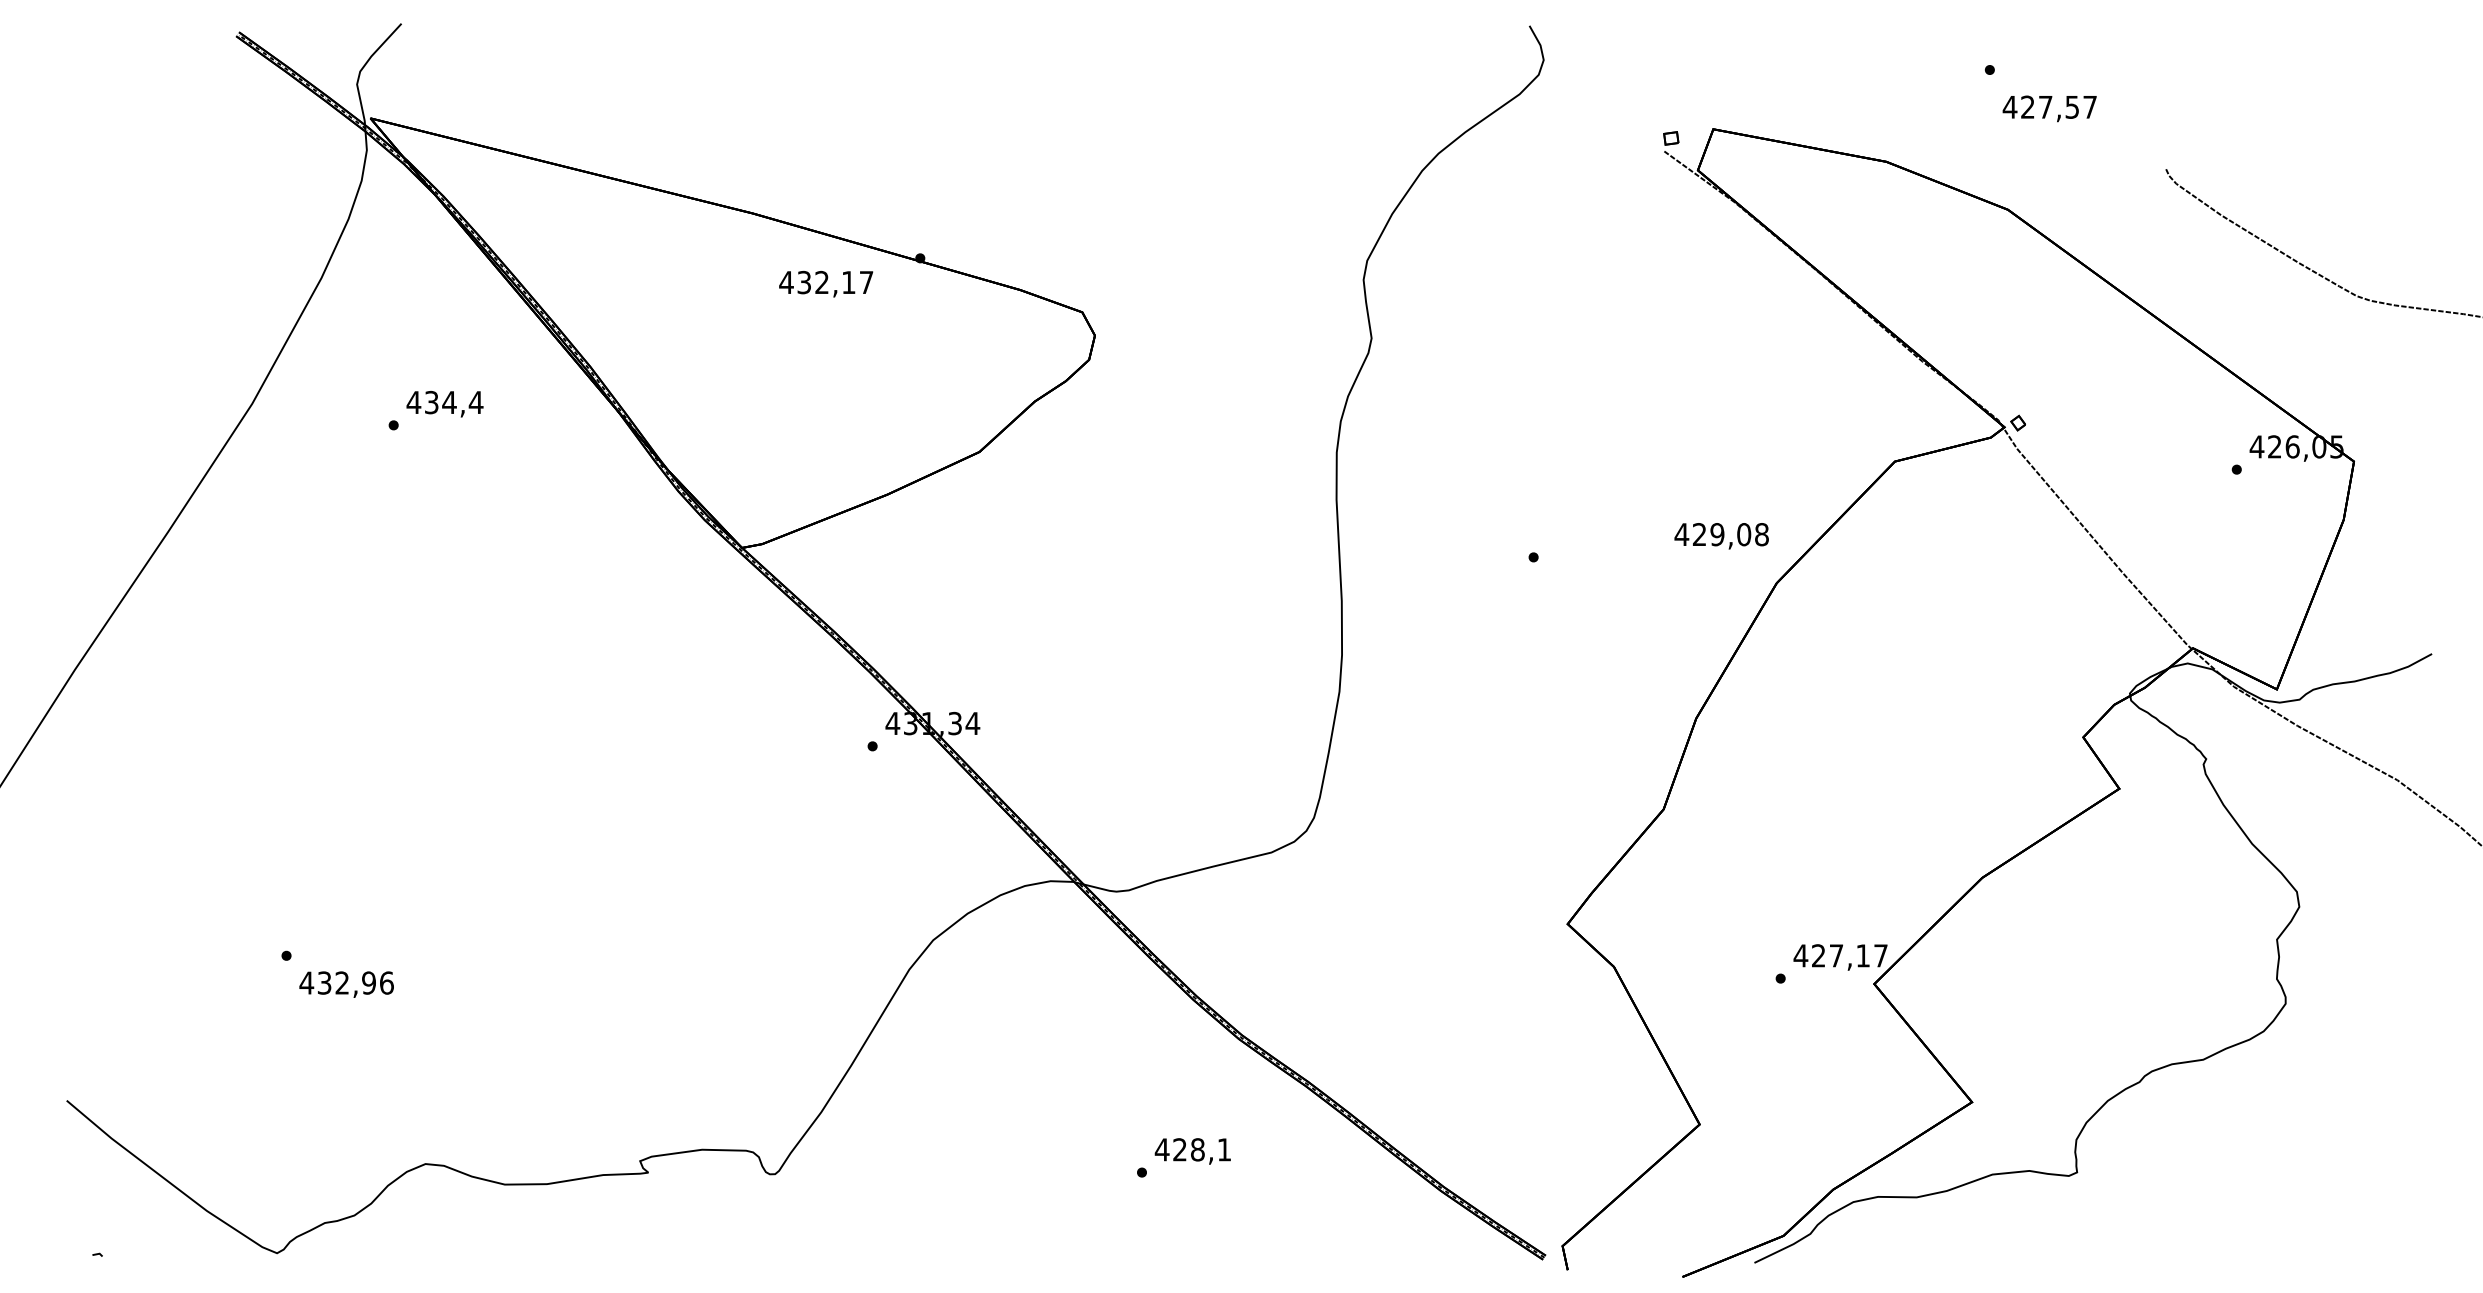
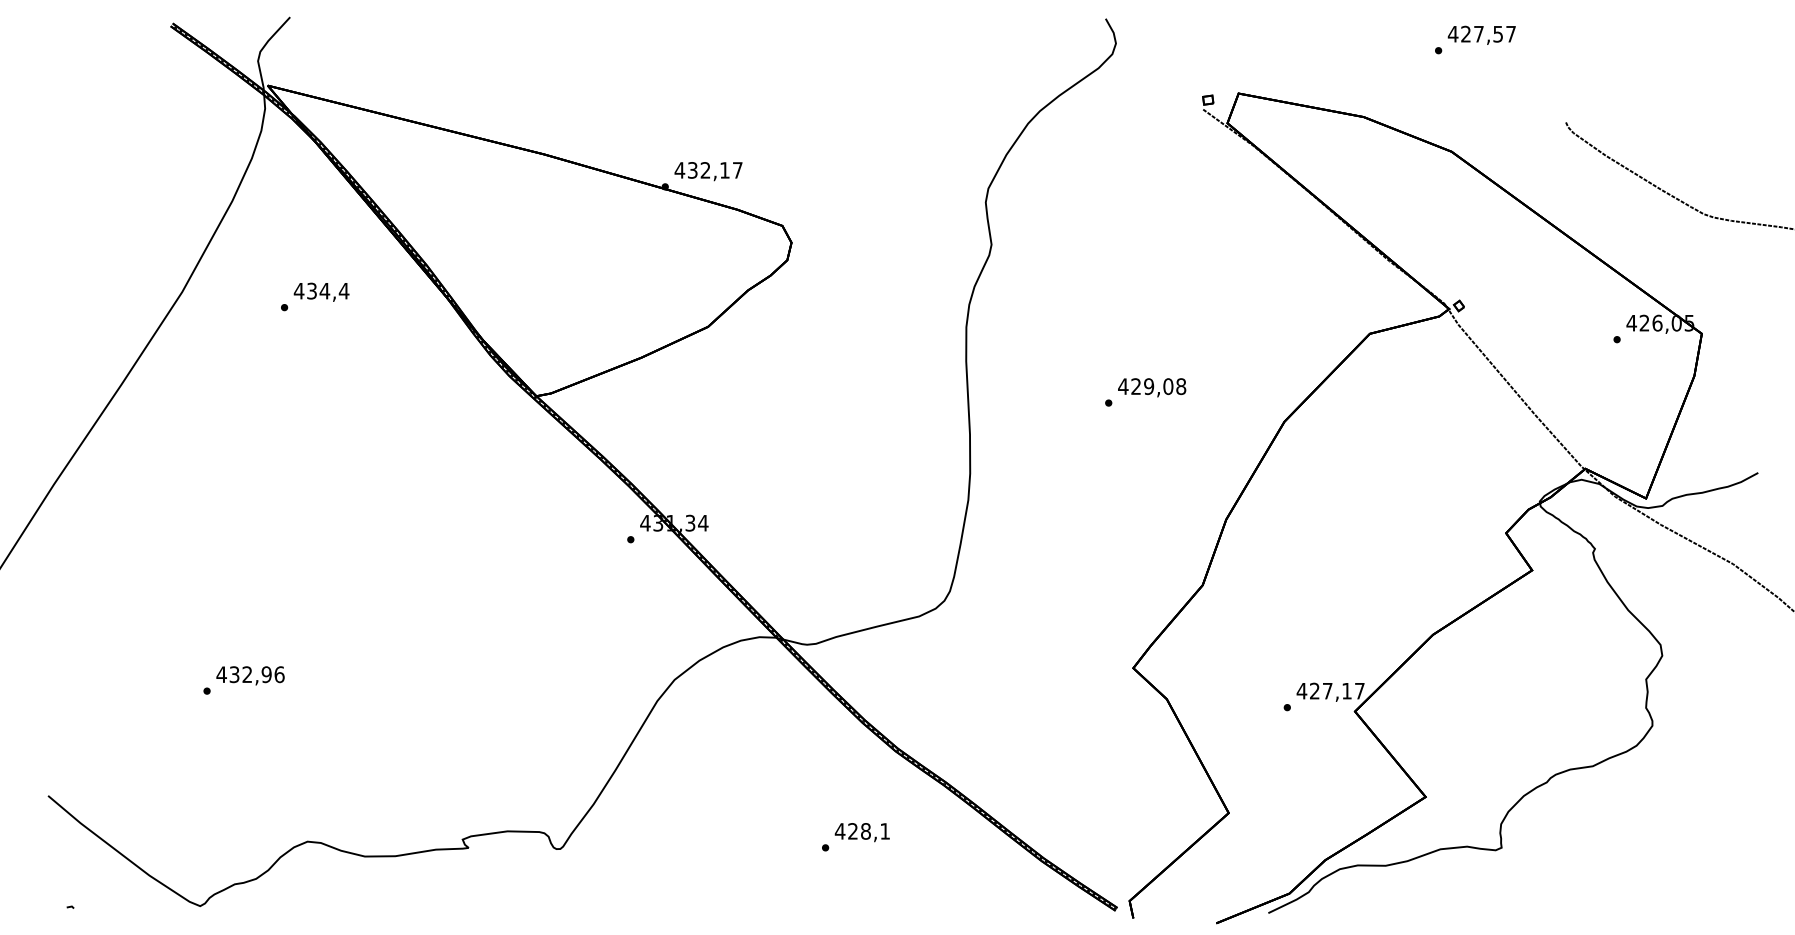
text: (2049, 108) -> (1481, 35), moved
text: (826, 283) -> (708, 171), moved
text: (1721, 536) -> (1151, 387), moved
text: (346, 984) -> (250, 675), moved

